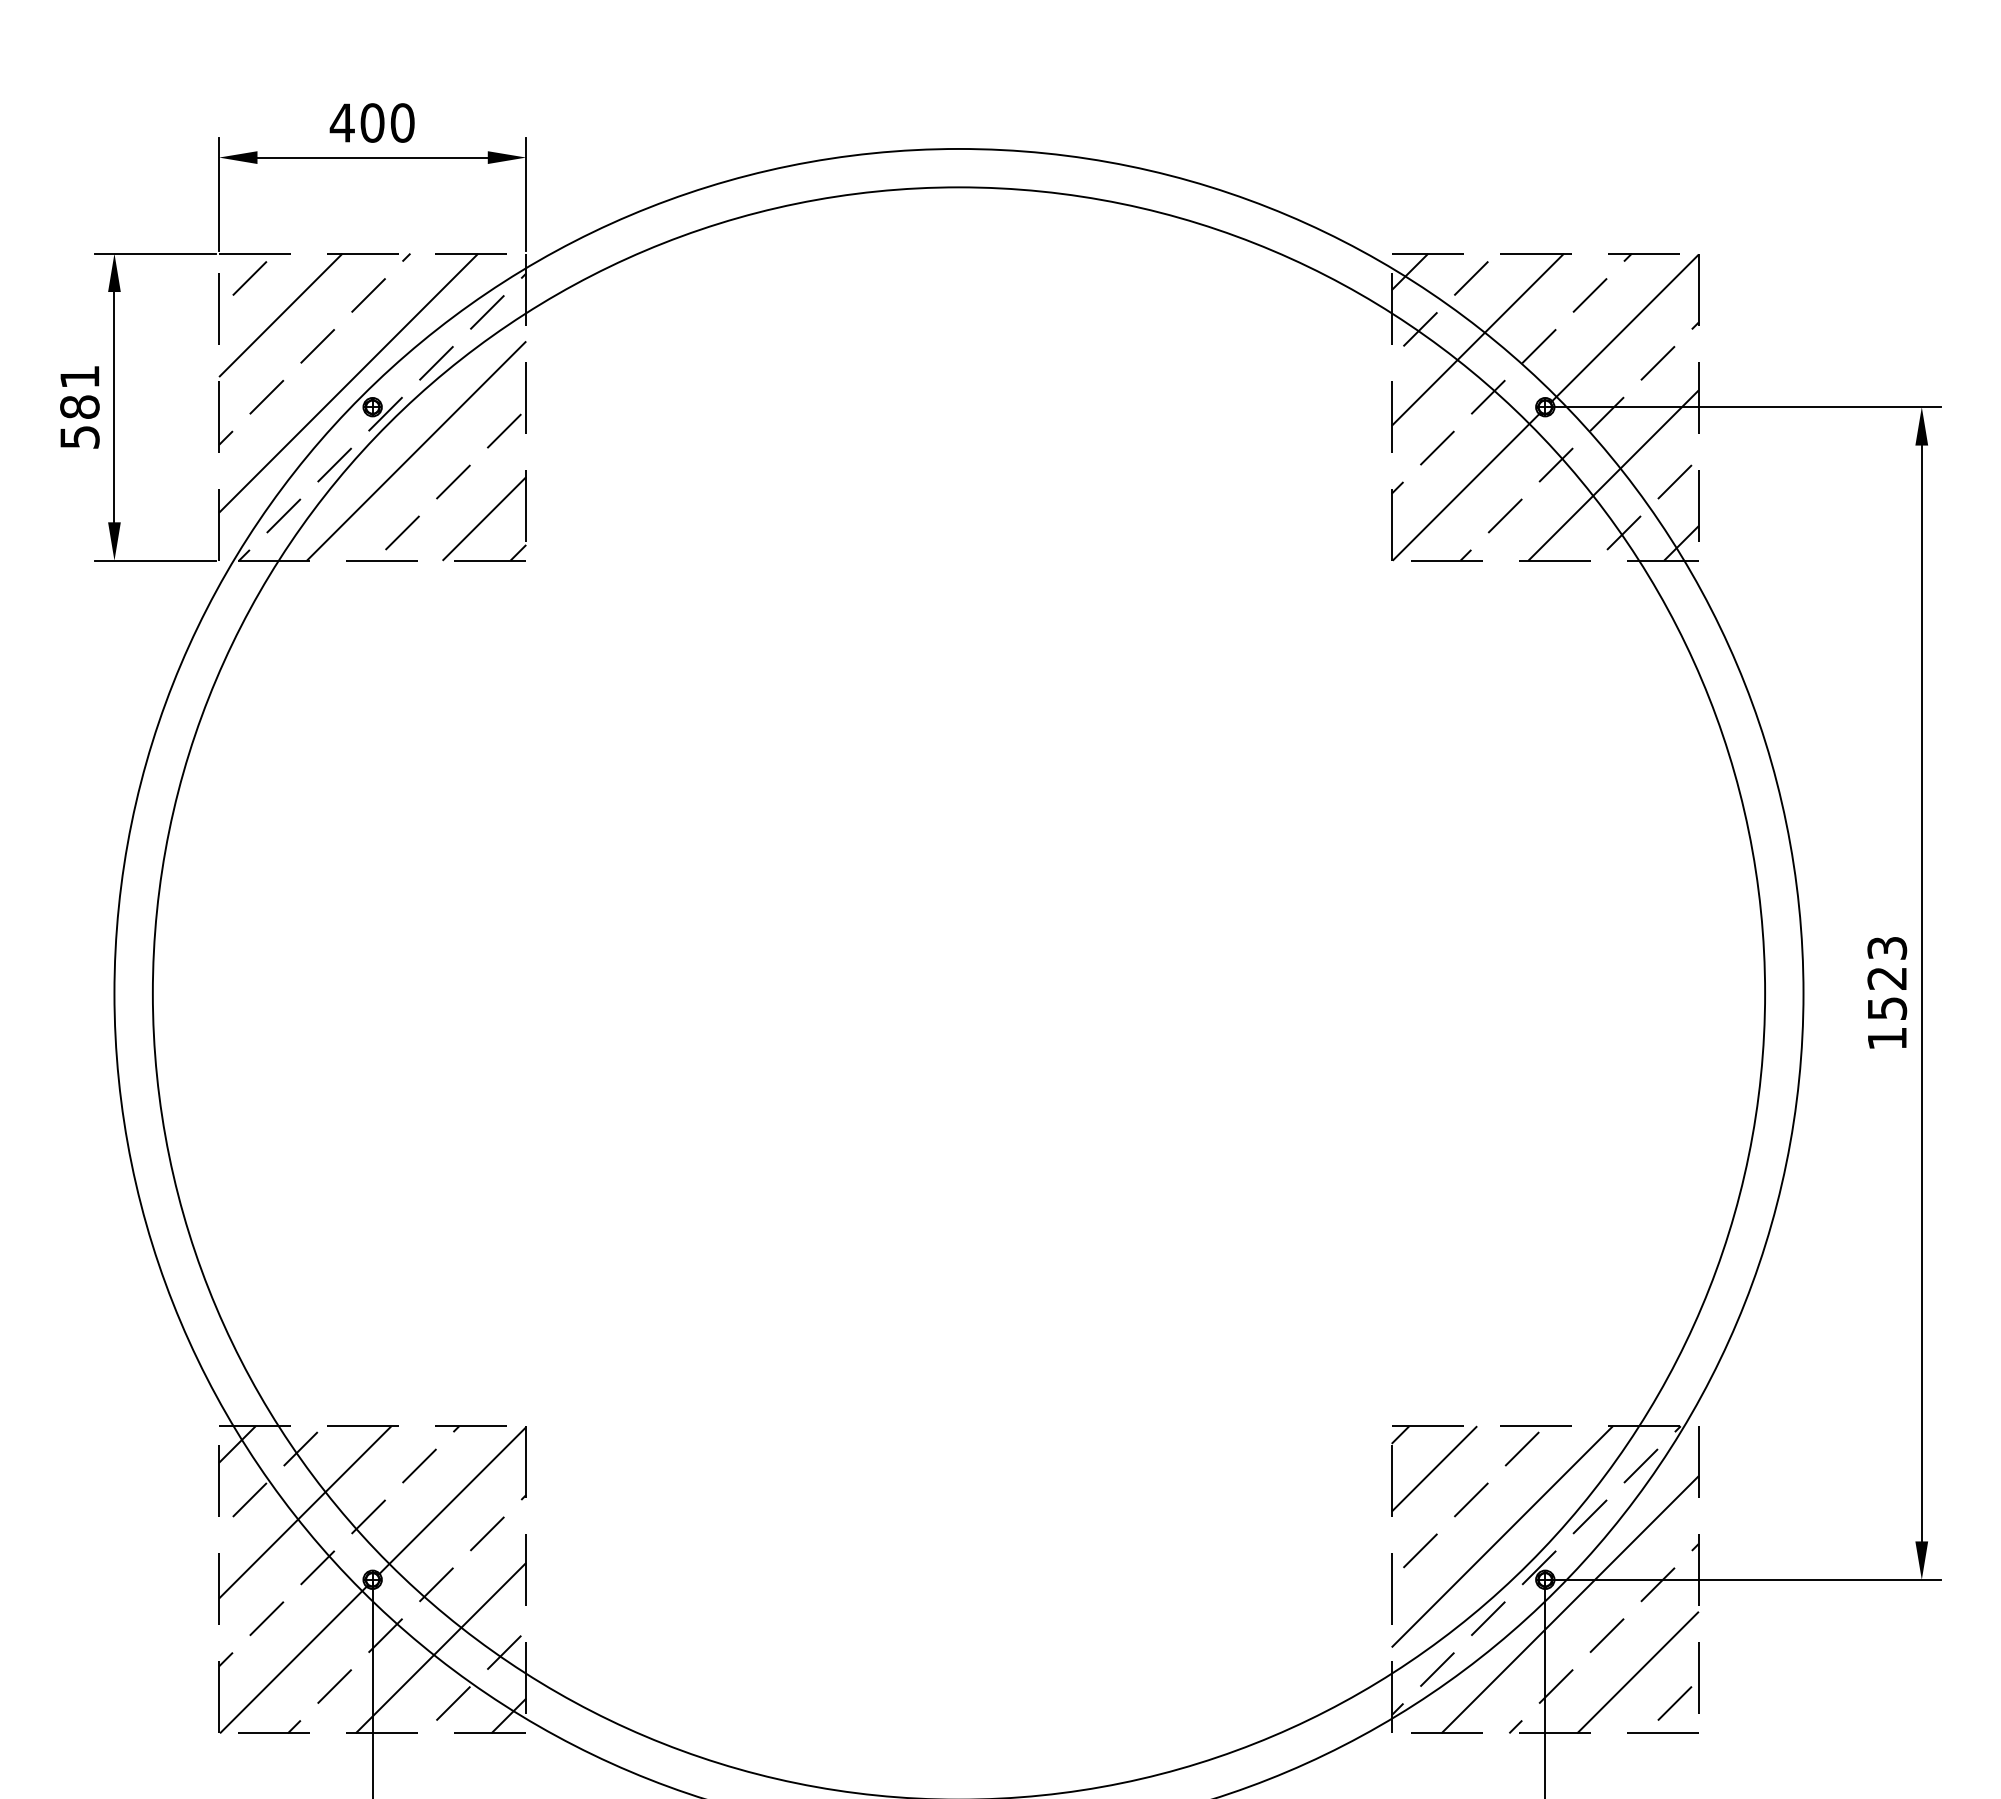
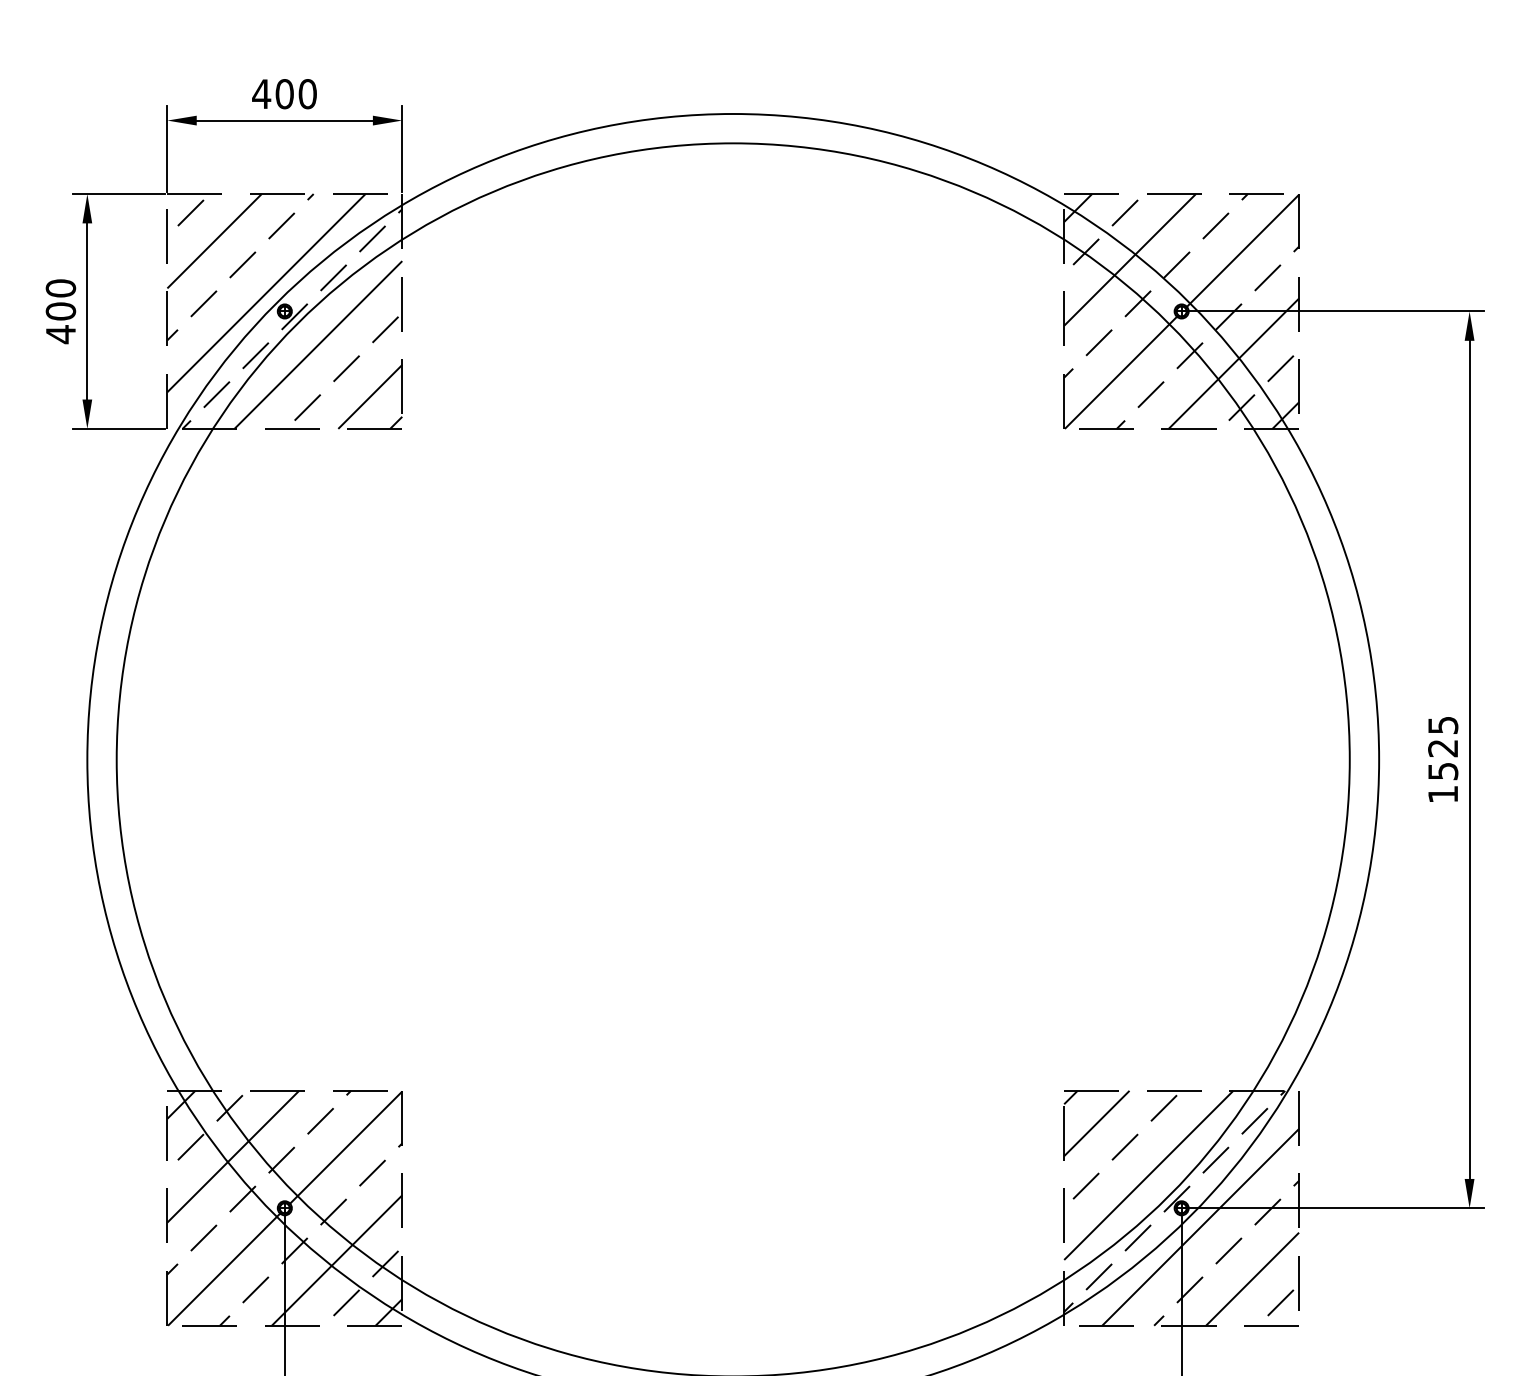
text: (79, 407) -> (60, 311), 581 -> 400
text: (1886, 948) -> (1442, 725), 1523 -> 1525

